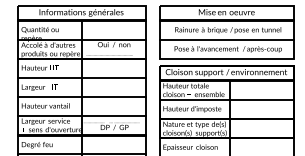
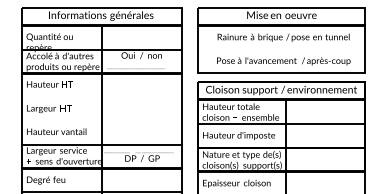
line: (226, 40) -> (281, 50), removed
line: (81, 78) -> (101, 97), removed
line: (81, 97) -> (101, 121), removed

